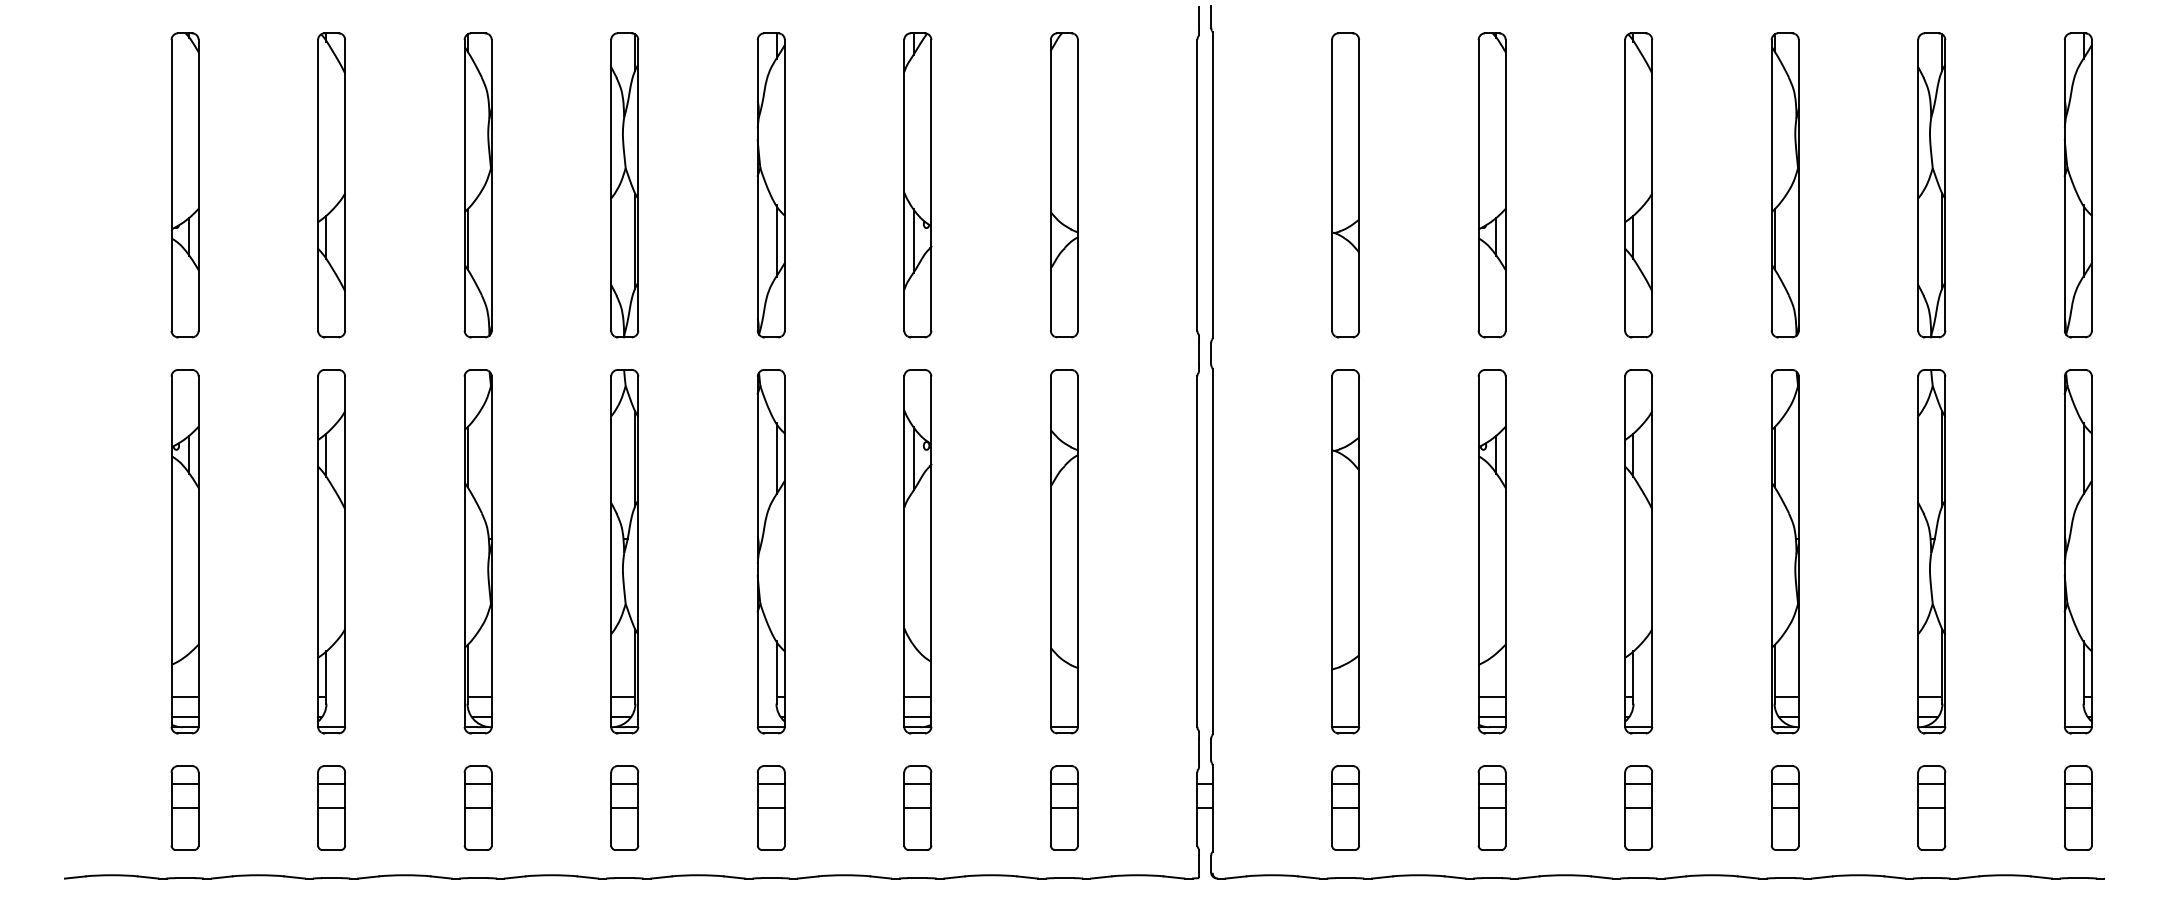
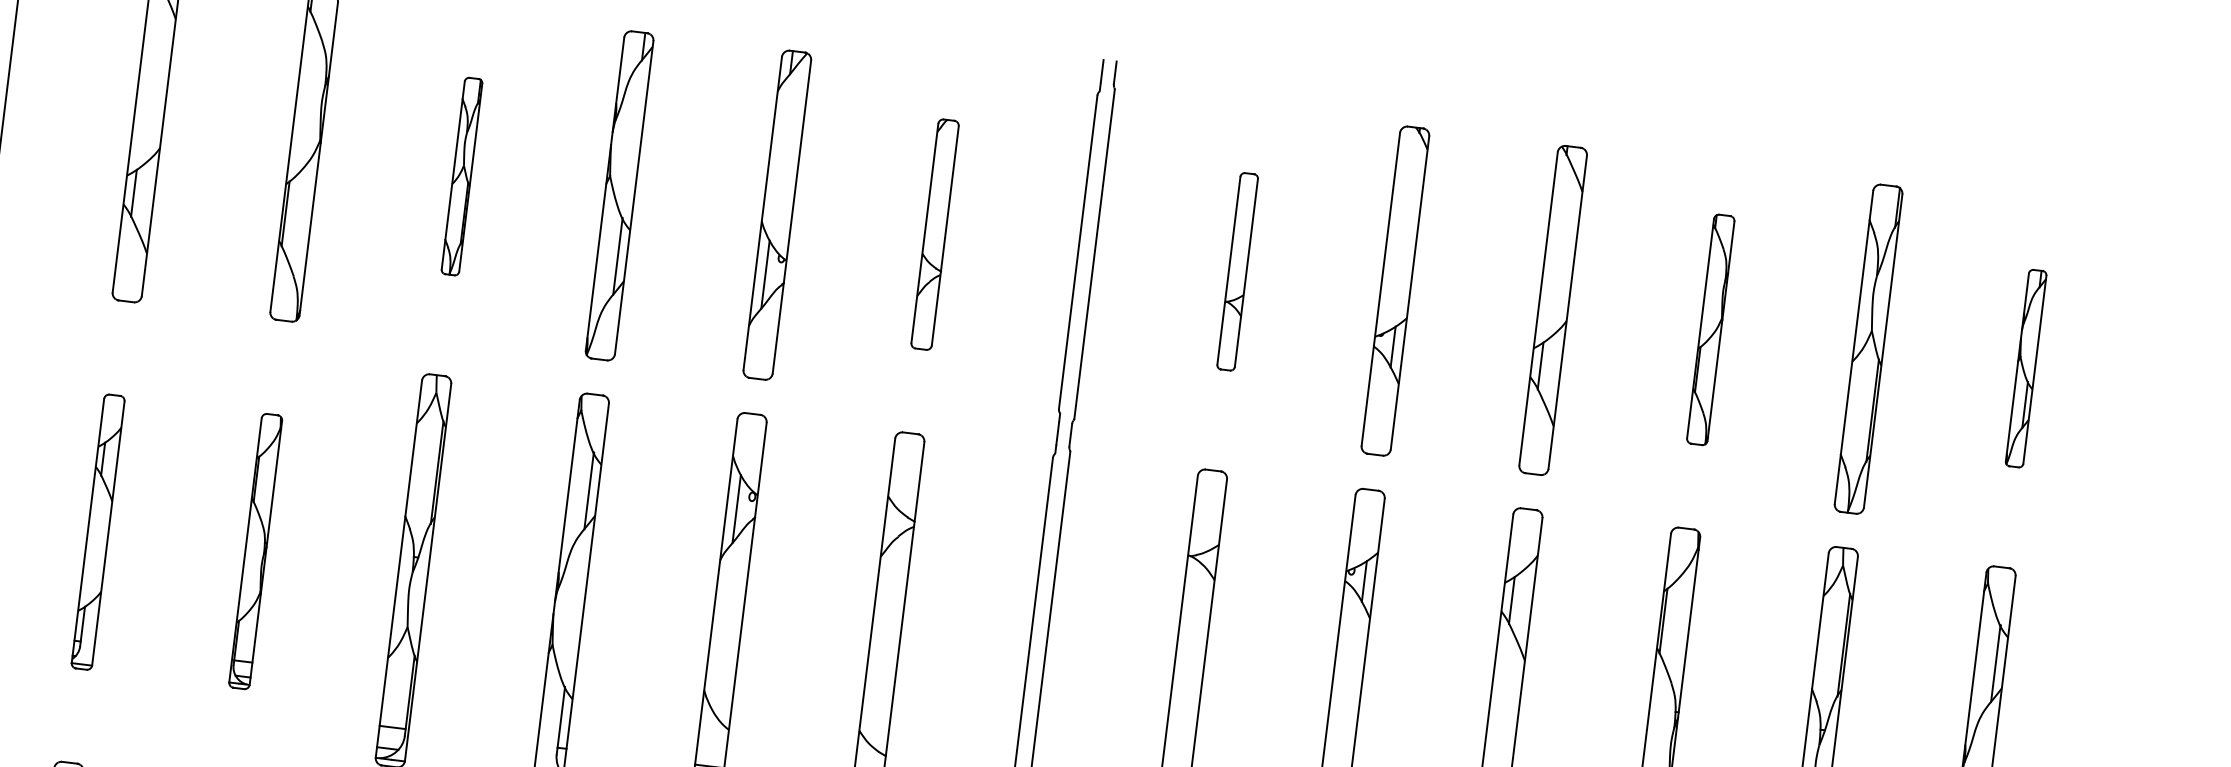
part: (624, 185) -> (461, 176), size x0.6
part: (1064, 185) -> (935, 234), size x0.7
part: (1345, 185) -> (1237, 271), size x0.6
part: (1784, 185) -> (1710, 329), size x0.7
part: (2077, 185) -> (2025, 368), size x0.6
part: (331, 551) -> (97, 531), size x0.7
part: (477, 551) -> (255, 551), size x0.7

